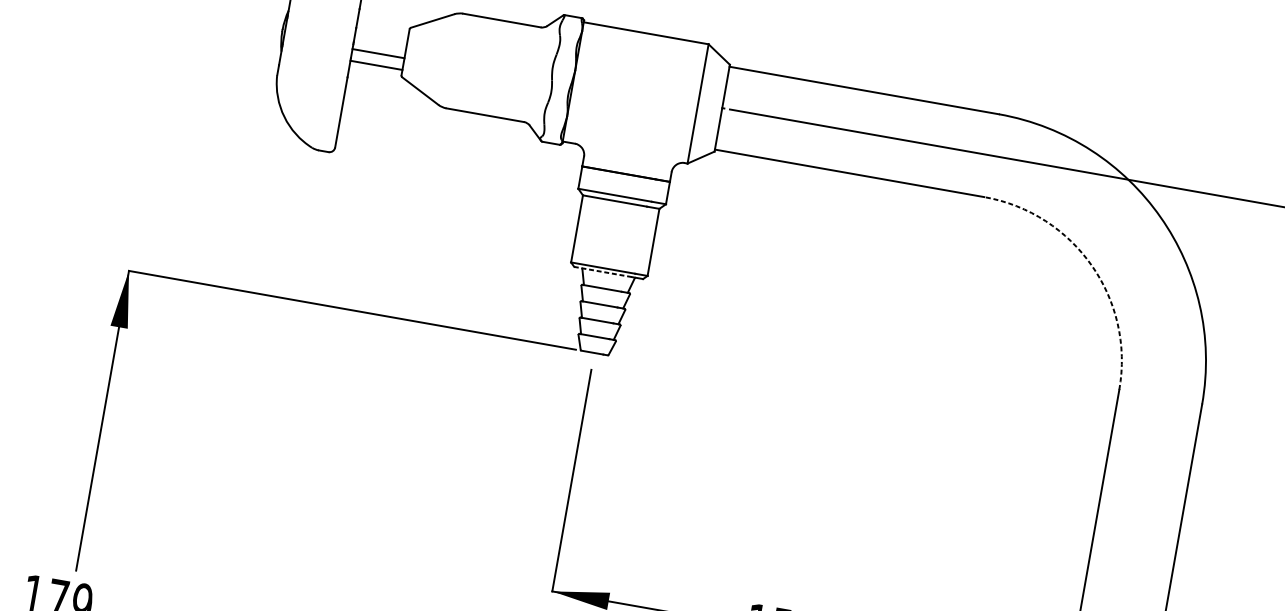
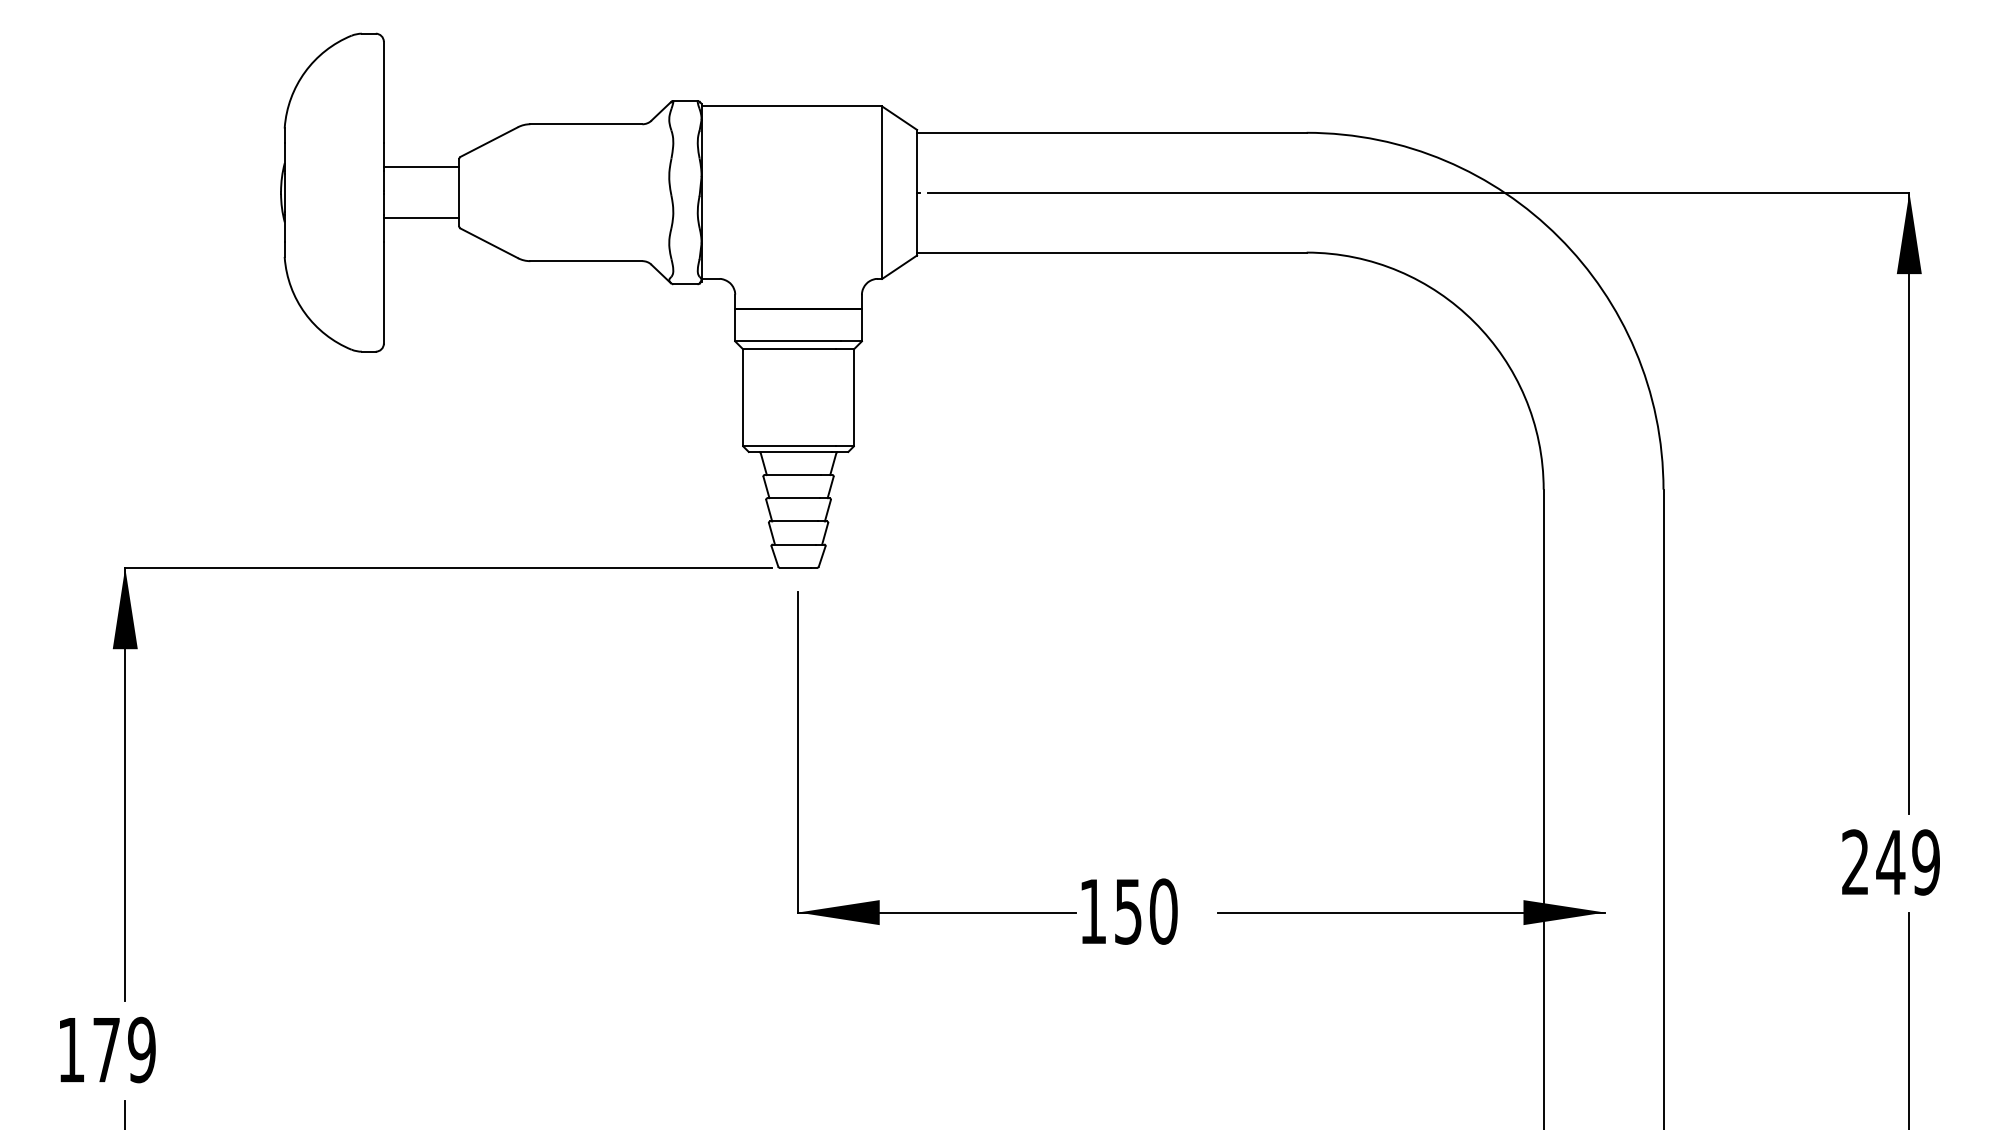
line: (378, 53) -> (421, 167), moved
arc: (1091, 265) -> (1474, 322), dashed -> solid
line: (603, 271) -> (790, 451), dashed -> solid

